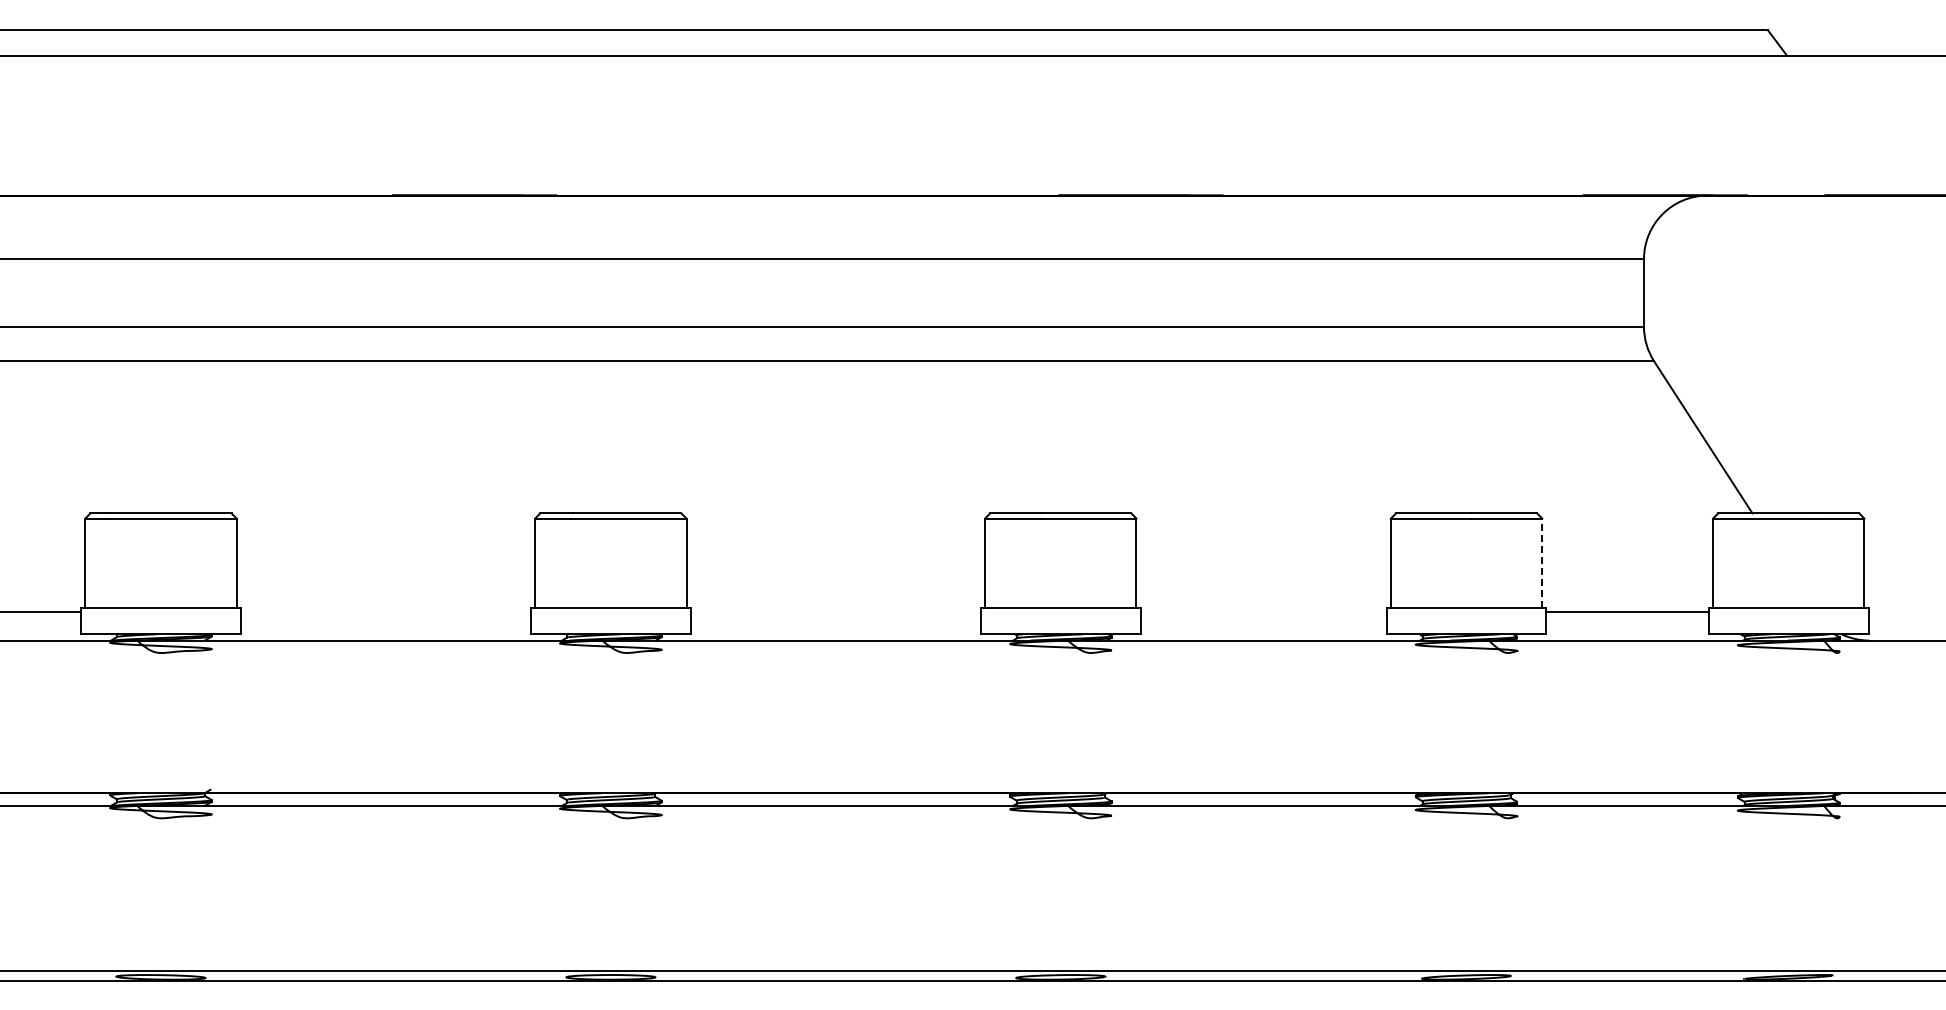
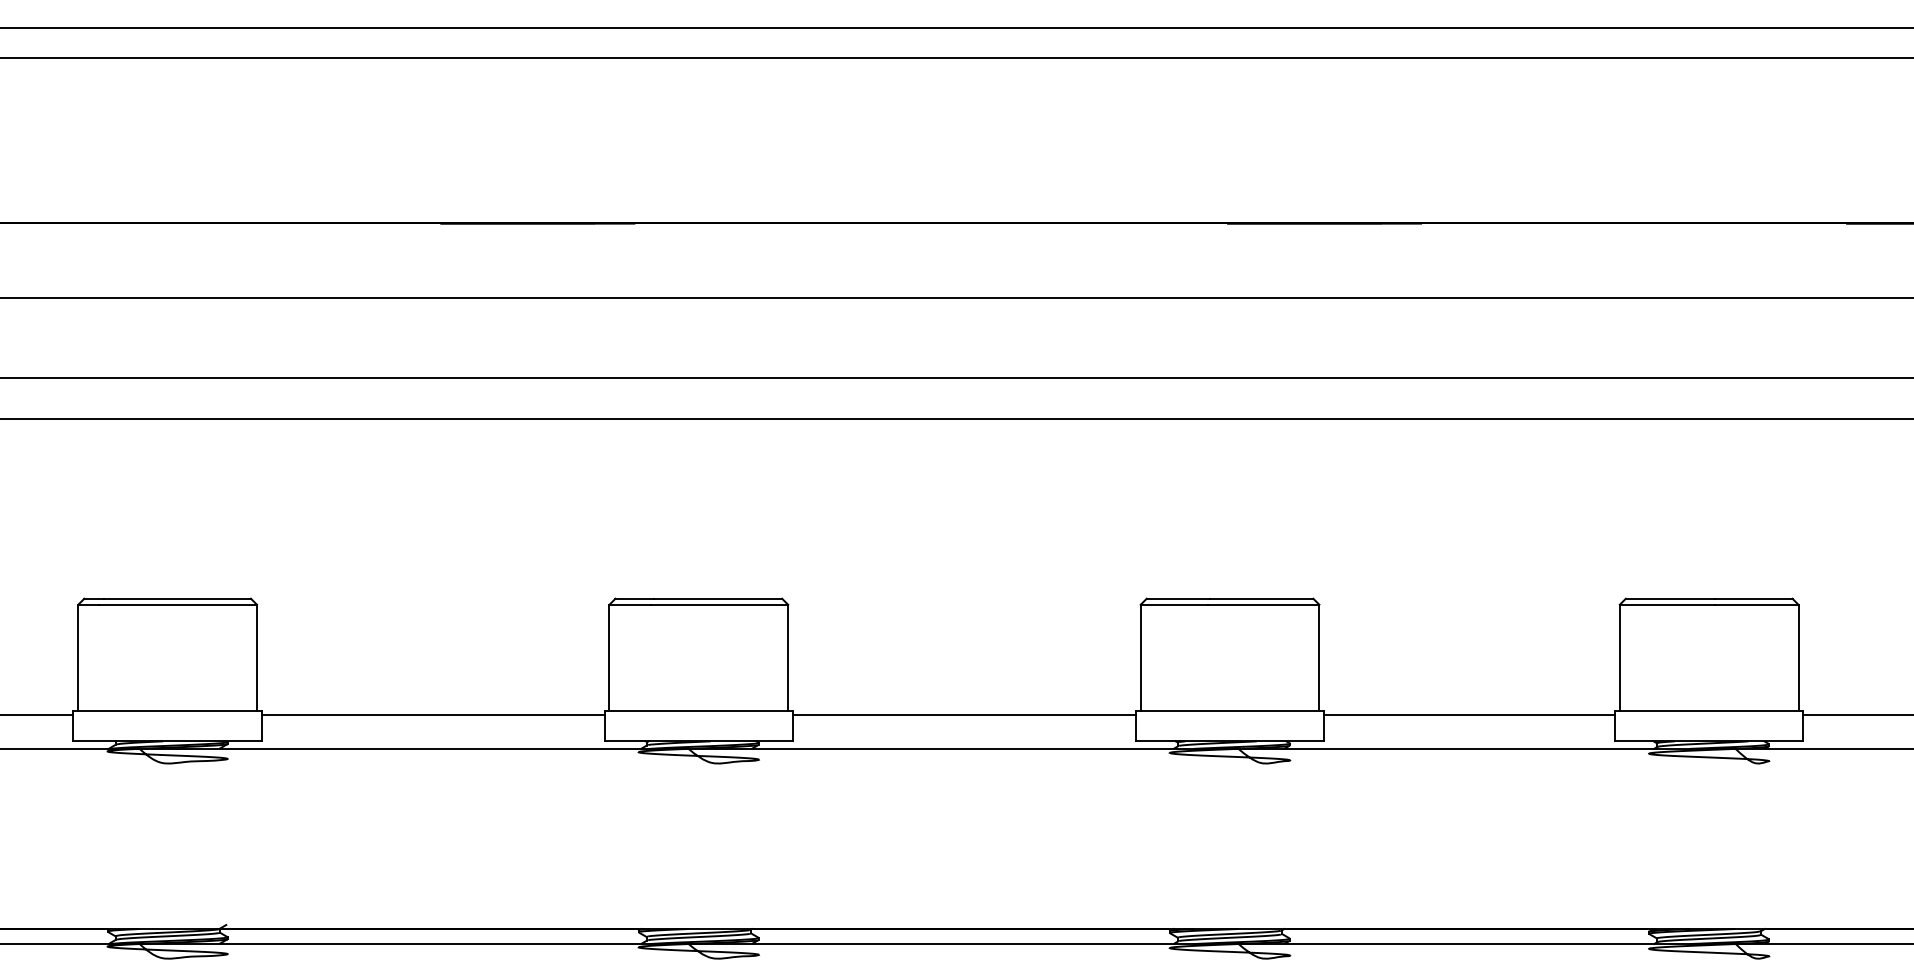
line: (1542, 563) -> (1798, 657), dashed -> solid
line: (385, 611) -> (432, 714), added
line: (835, 611) -> (964, 714), added
line: (1263, 611) -> (1469, 714), added

